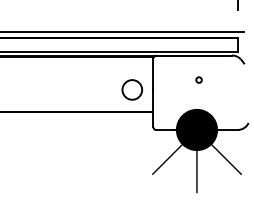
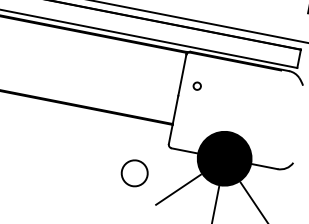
circle: (198, 79) -> (196, 85), moved
circle: (131, 89) -> (133, 172), moved

